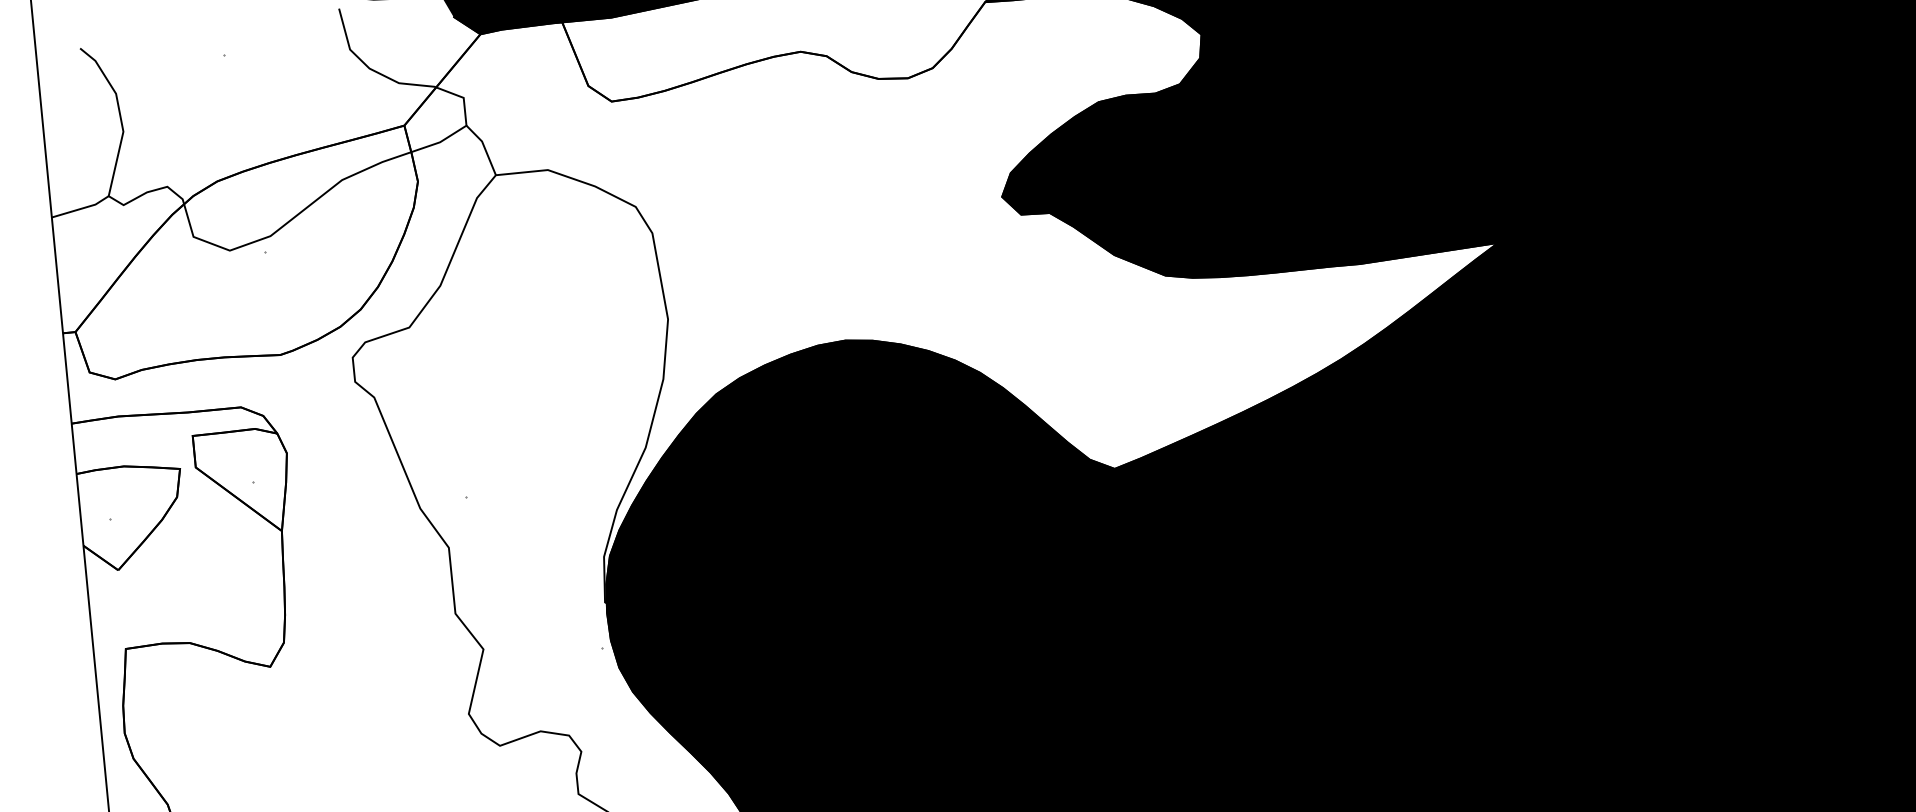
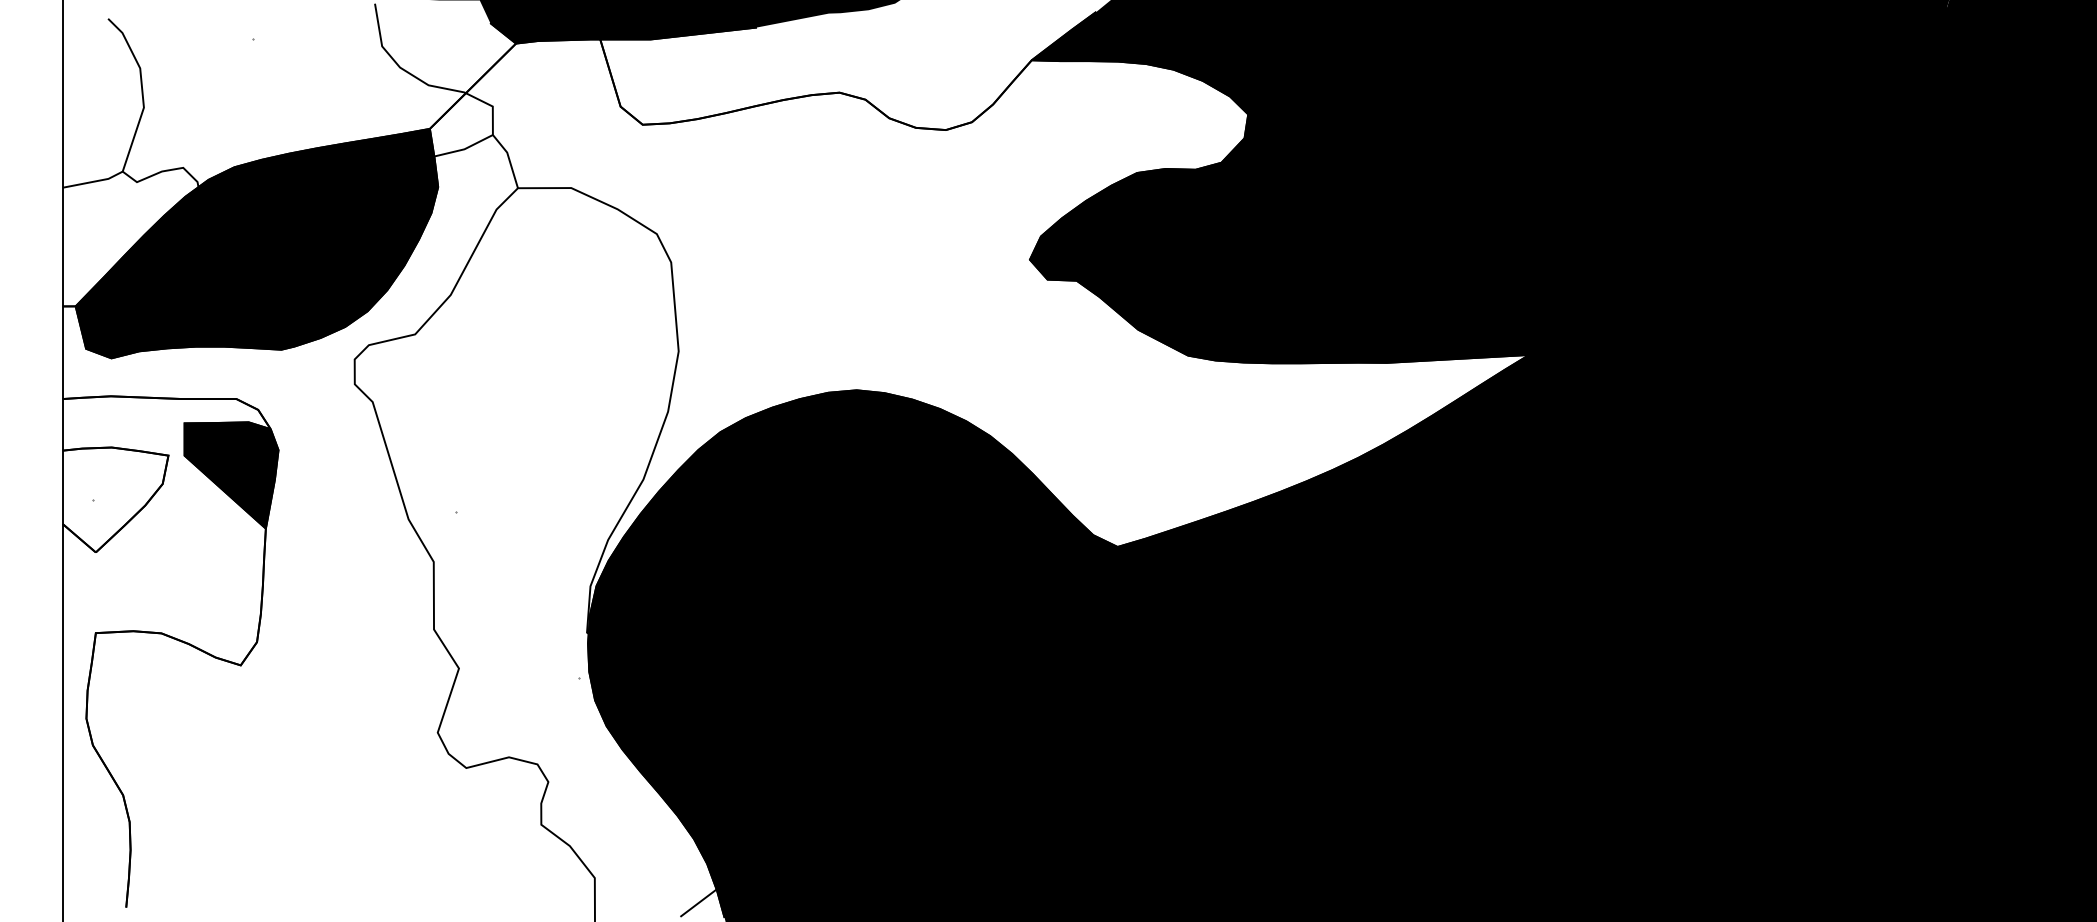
fill: (245, 253) -> (256, 243), added
fill: (243, 482) -> (231, 475), added

